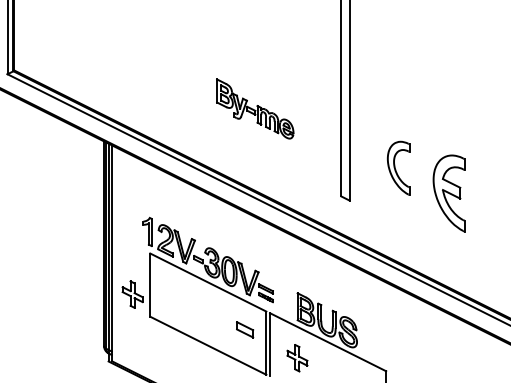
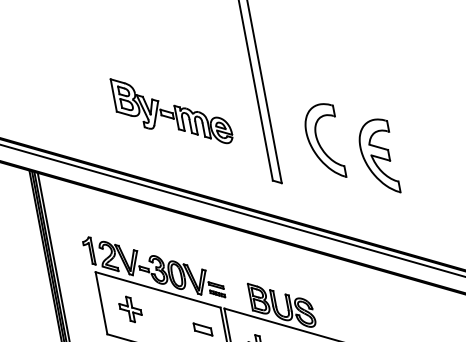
part: (254, 108) -> (171, 110), size x1.43
part: (398, 168) -> (323, 142), size x1.43
part: (132, 294) -> (130, 309), moved

